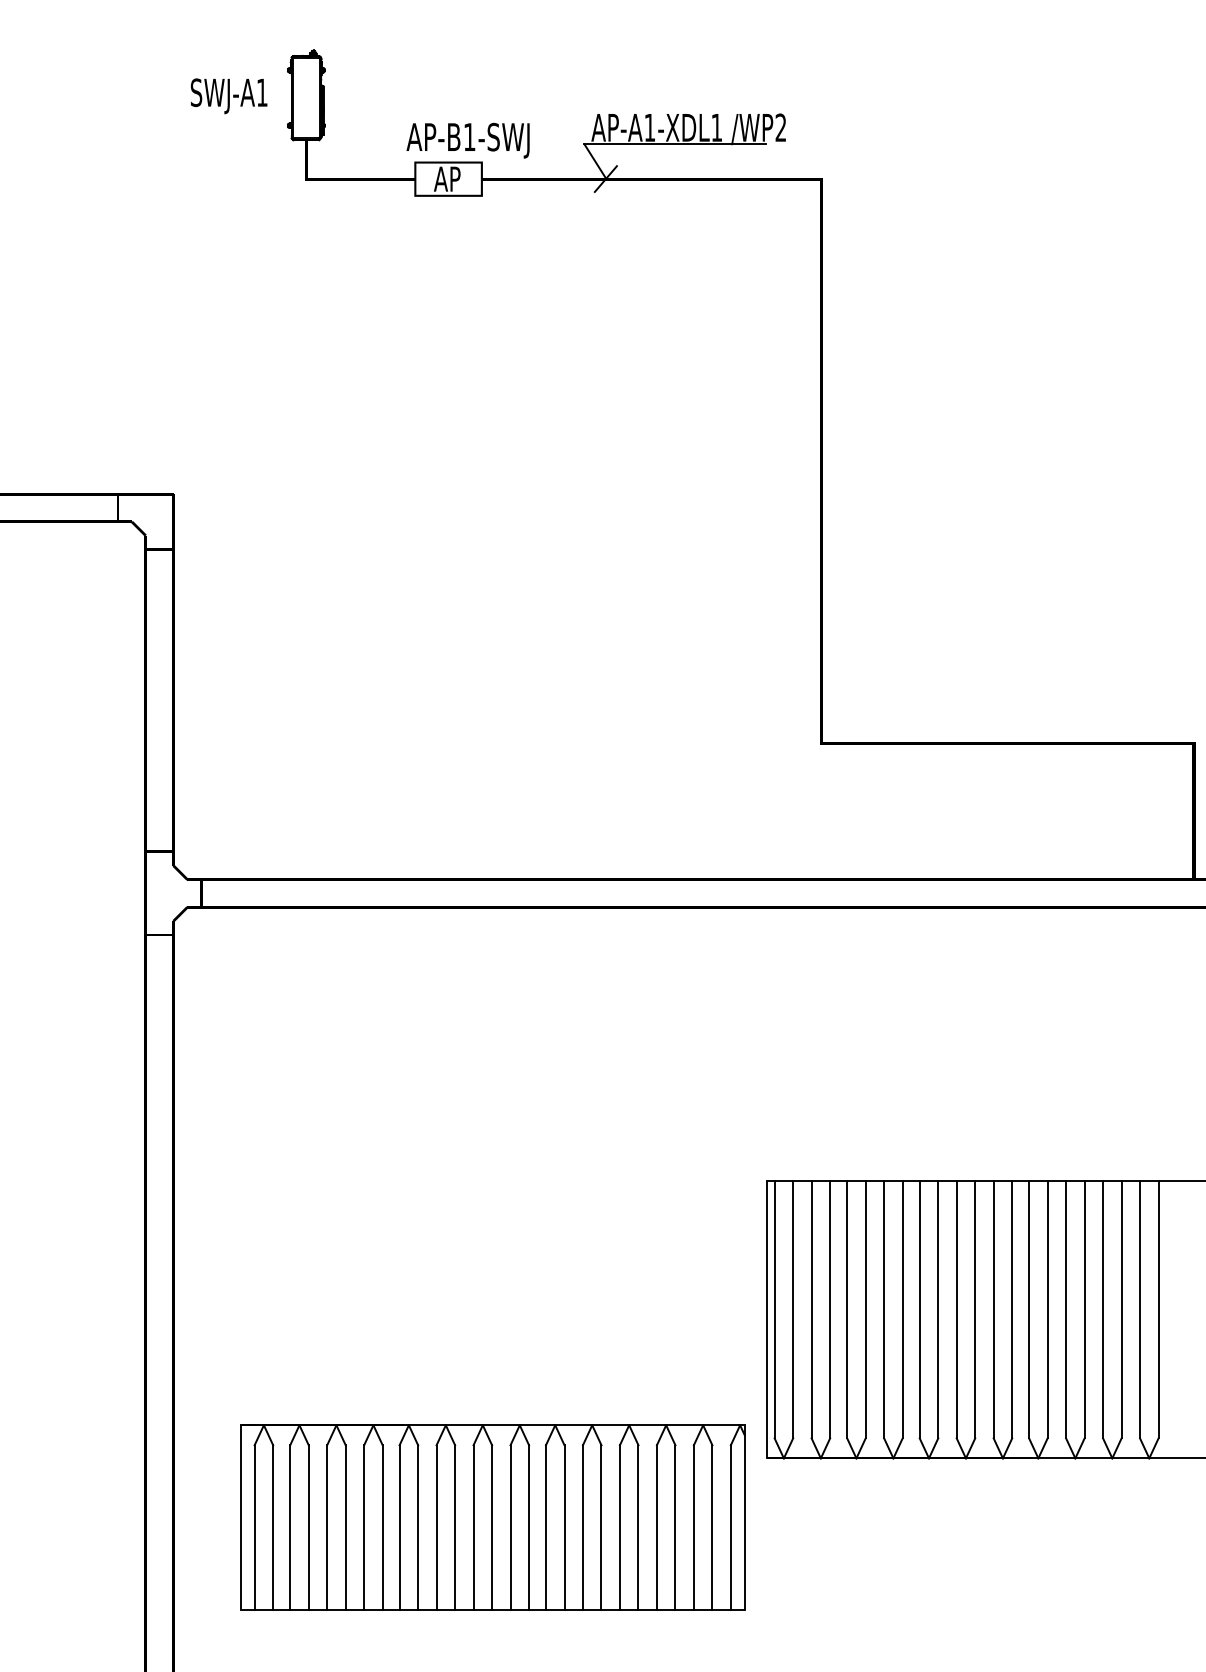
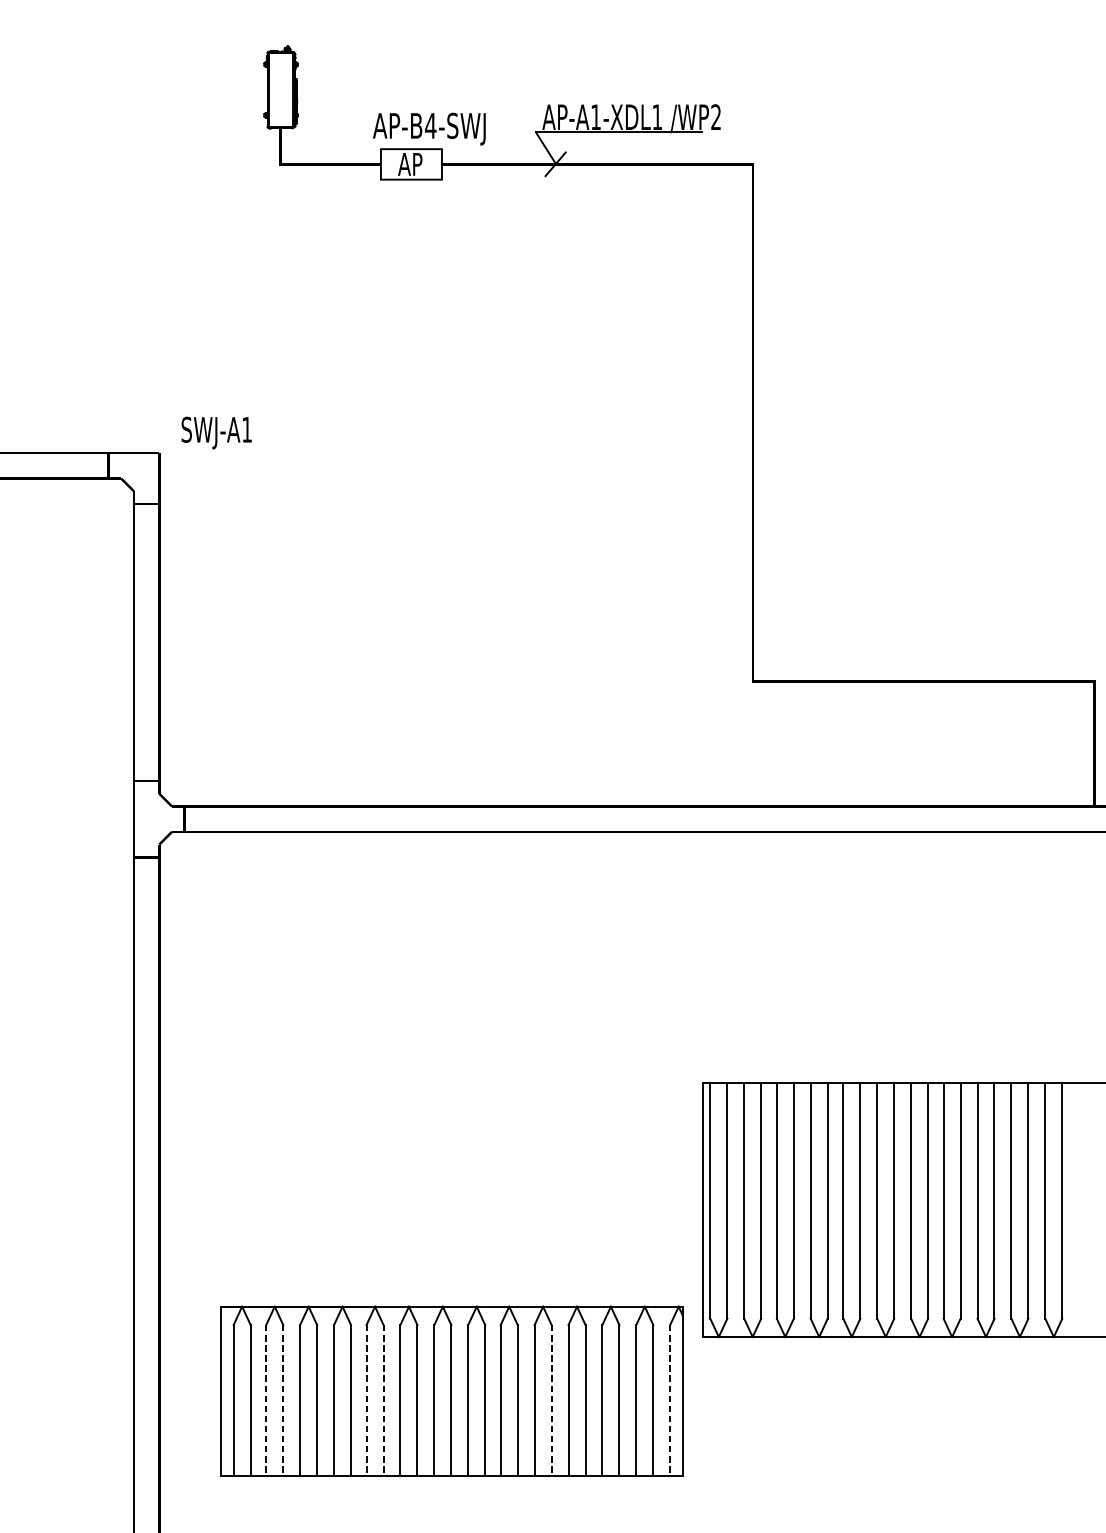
text: (228, 96) -> (216, 433), moved
text: (469, 136) -> (430, 125), AP-B1-SWJ -> AP-B4-SWJ
line: (290, 1528) -> (266, 1401), solid -> dashed
line: (308, 1528) -> (283, 1401), solid -> dashed
line: (399, 1528) -> (366, 1401), solid -> dashed
line: (418, 1528) -> (383, 1401), solid -> dashed
line: (601, 1528) -> (551, 1401), solid -> dashed
line: (730, 1528) -> (669, 1401), solid -> dashed

